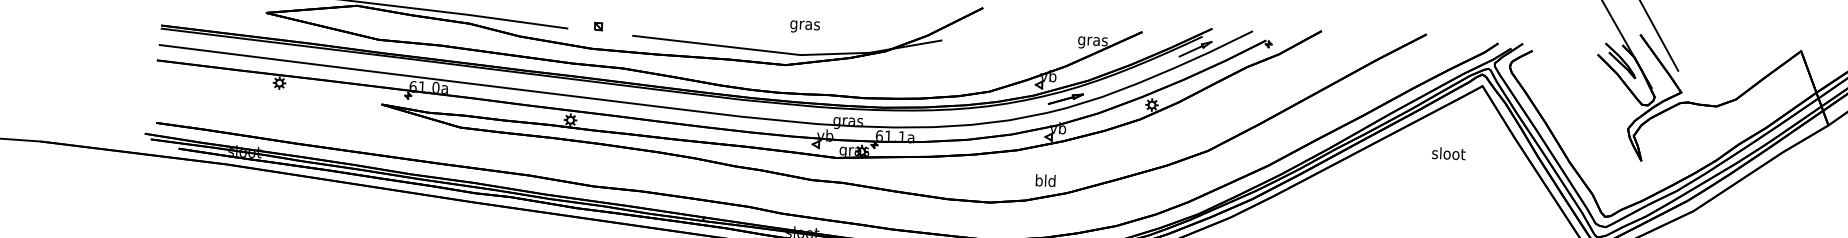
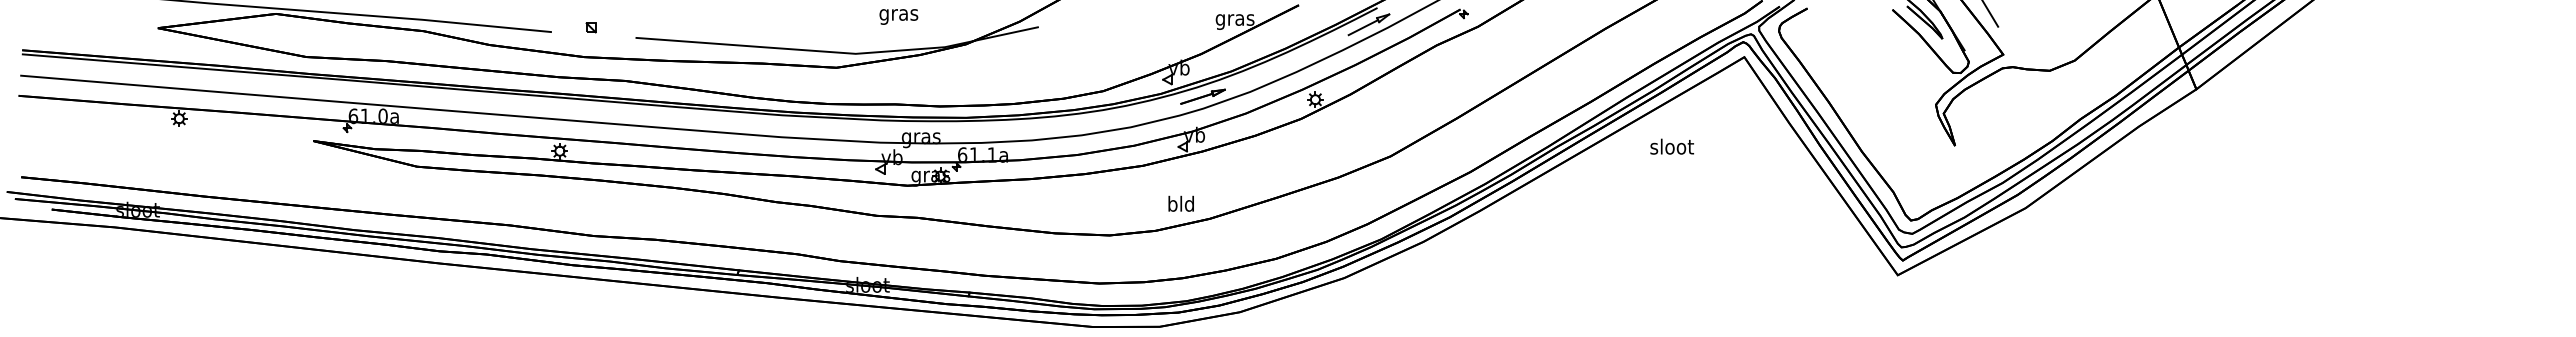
text: (804, 26) -> (898, 16), moved
text: (1448, 153) -> (1671, 146), moved

